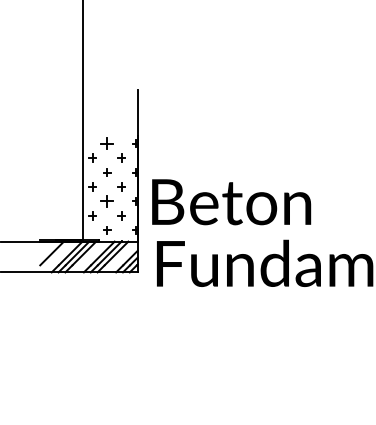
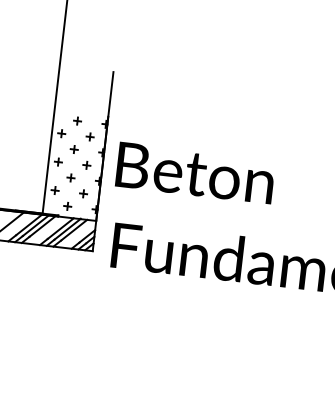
part: (107, 143) -> (77, 121), size x0.62
part: (107, 201) -> (71, 178), size x0.62
text: (231, 202) -> (195, 173), moved

